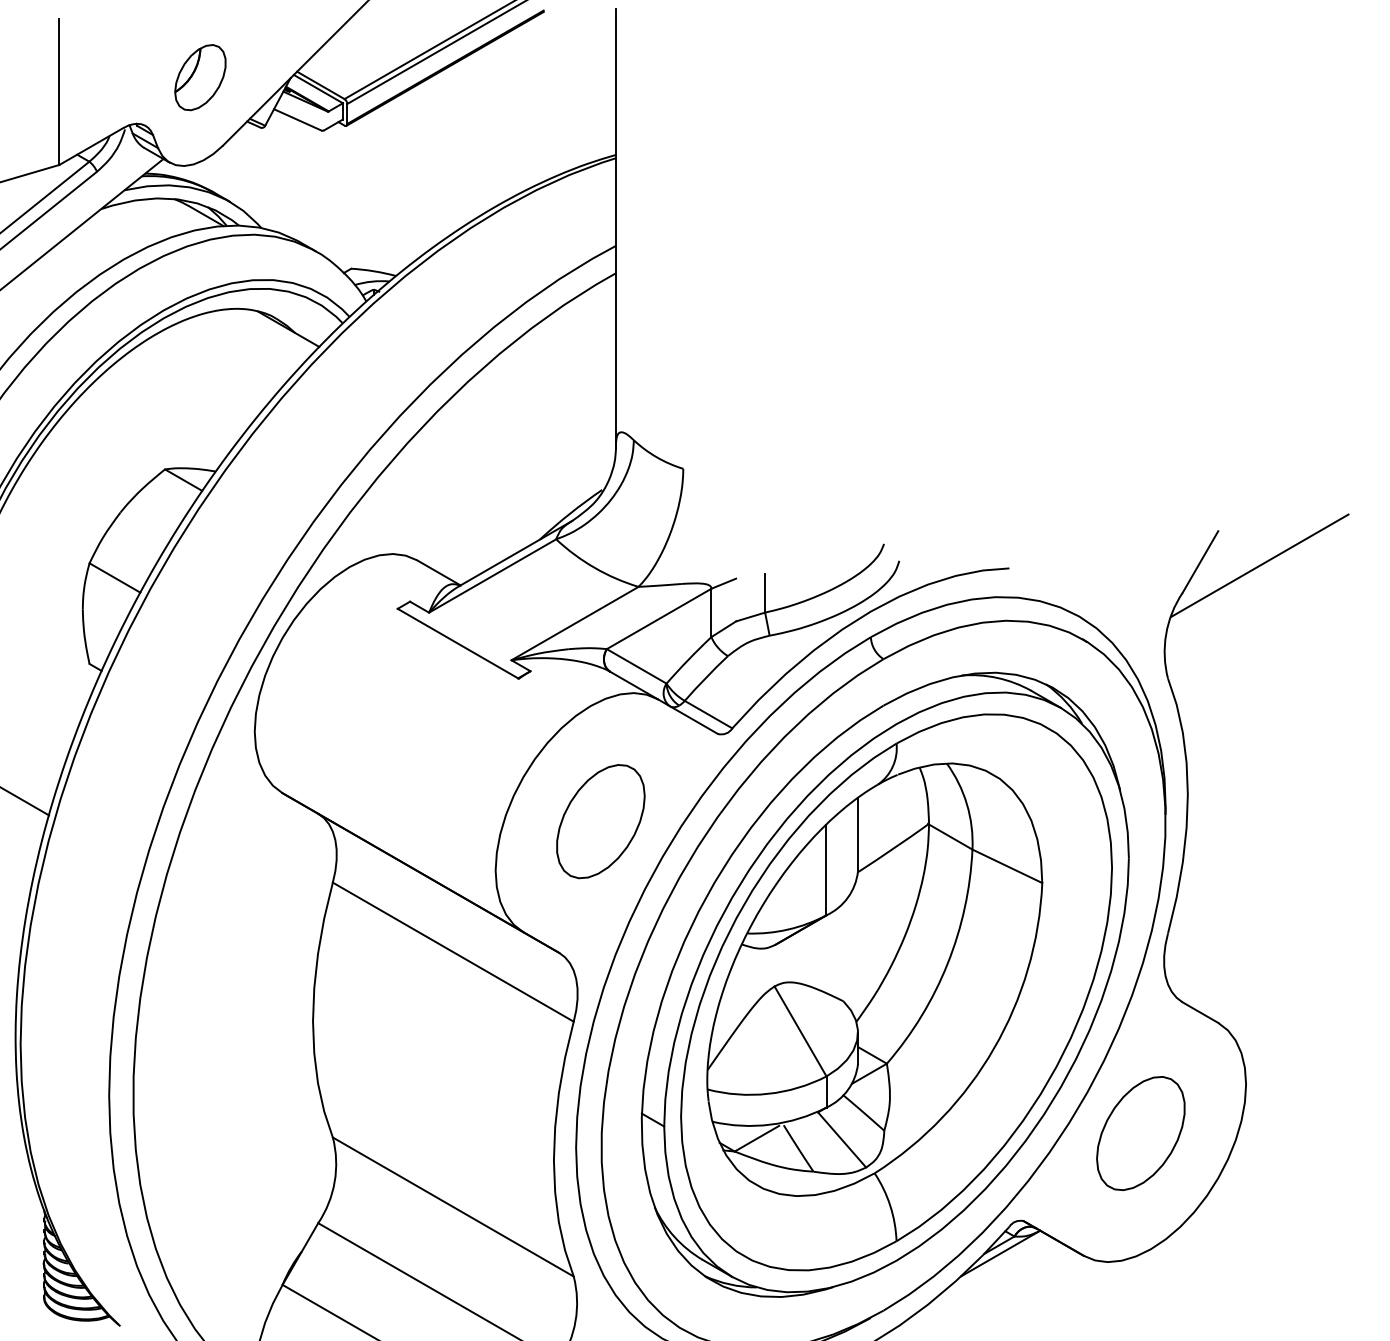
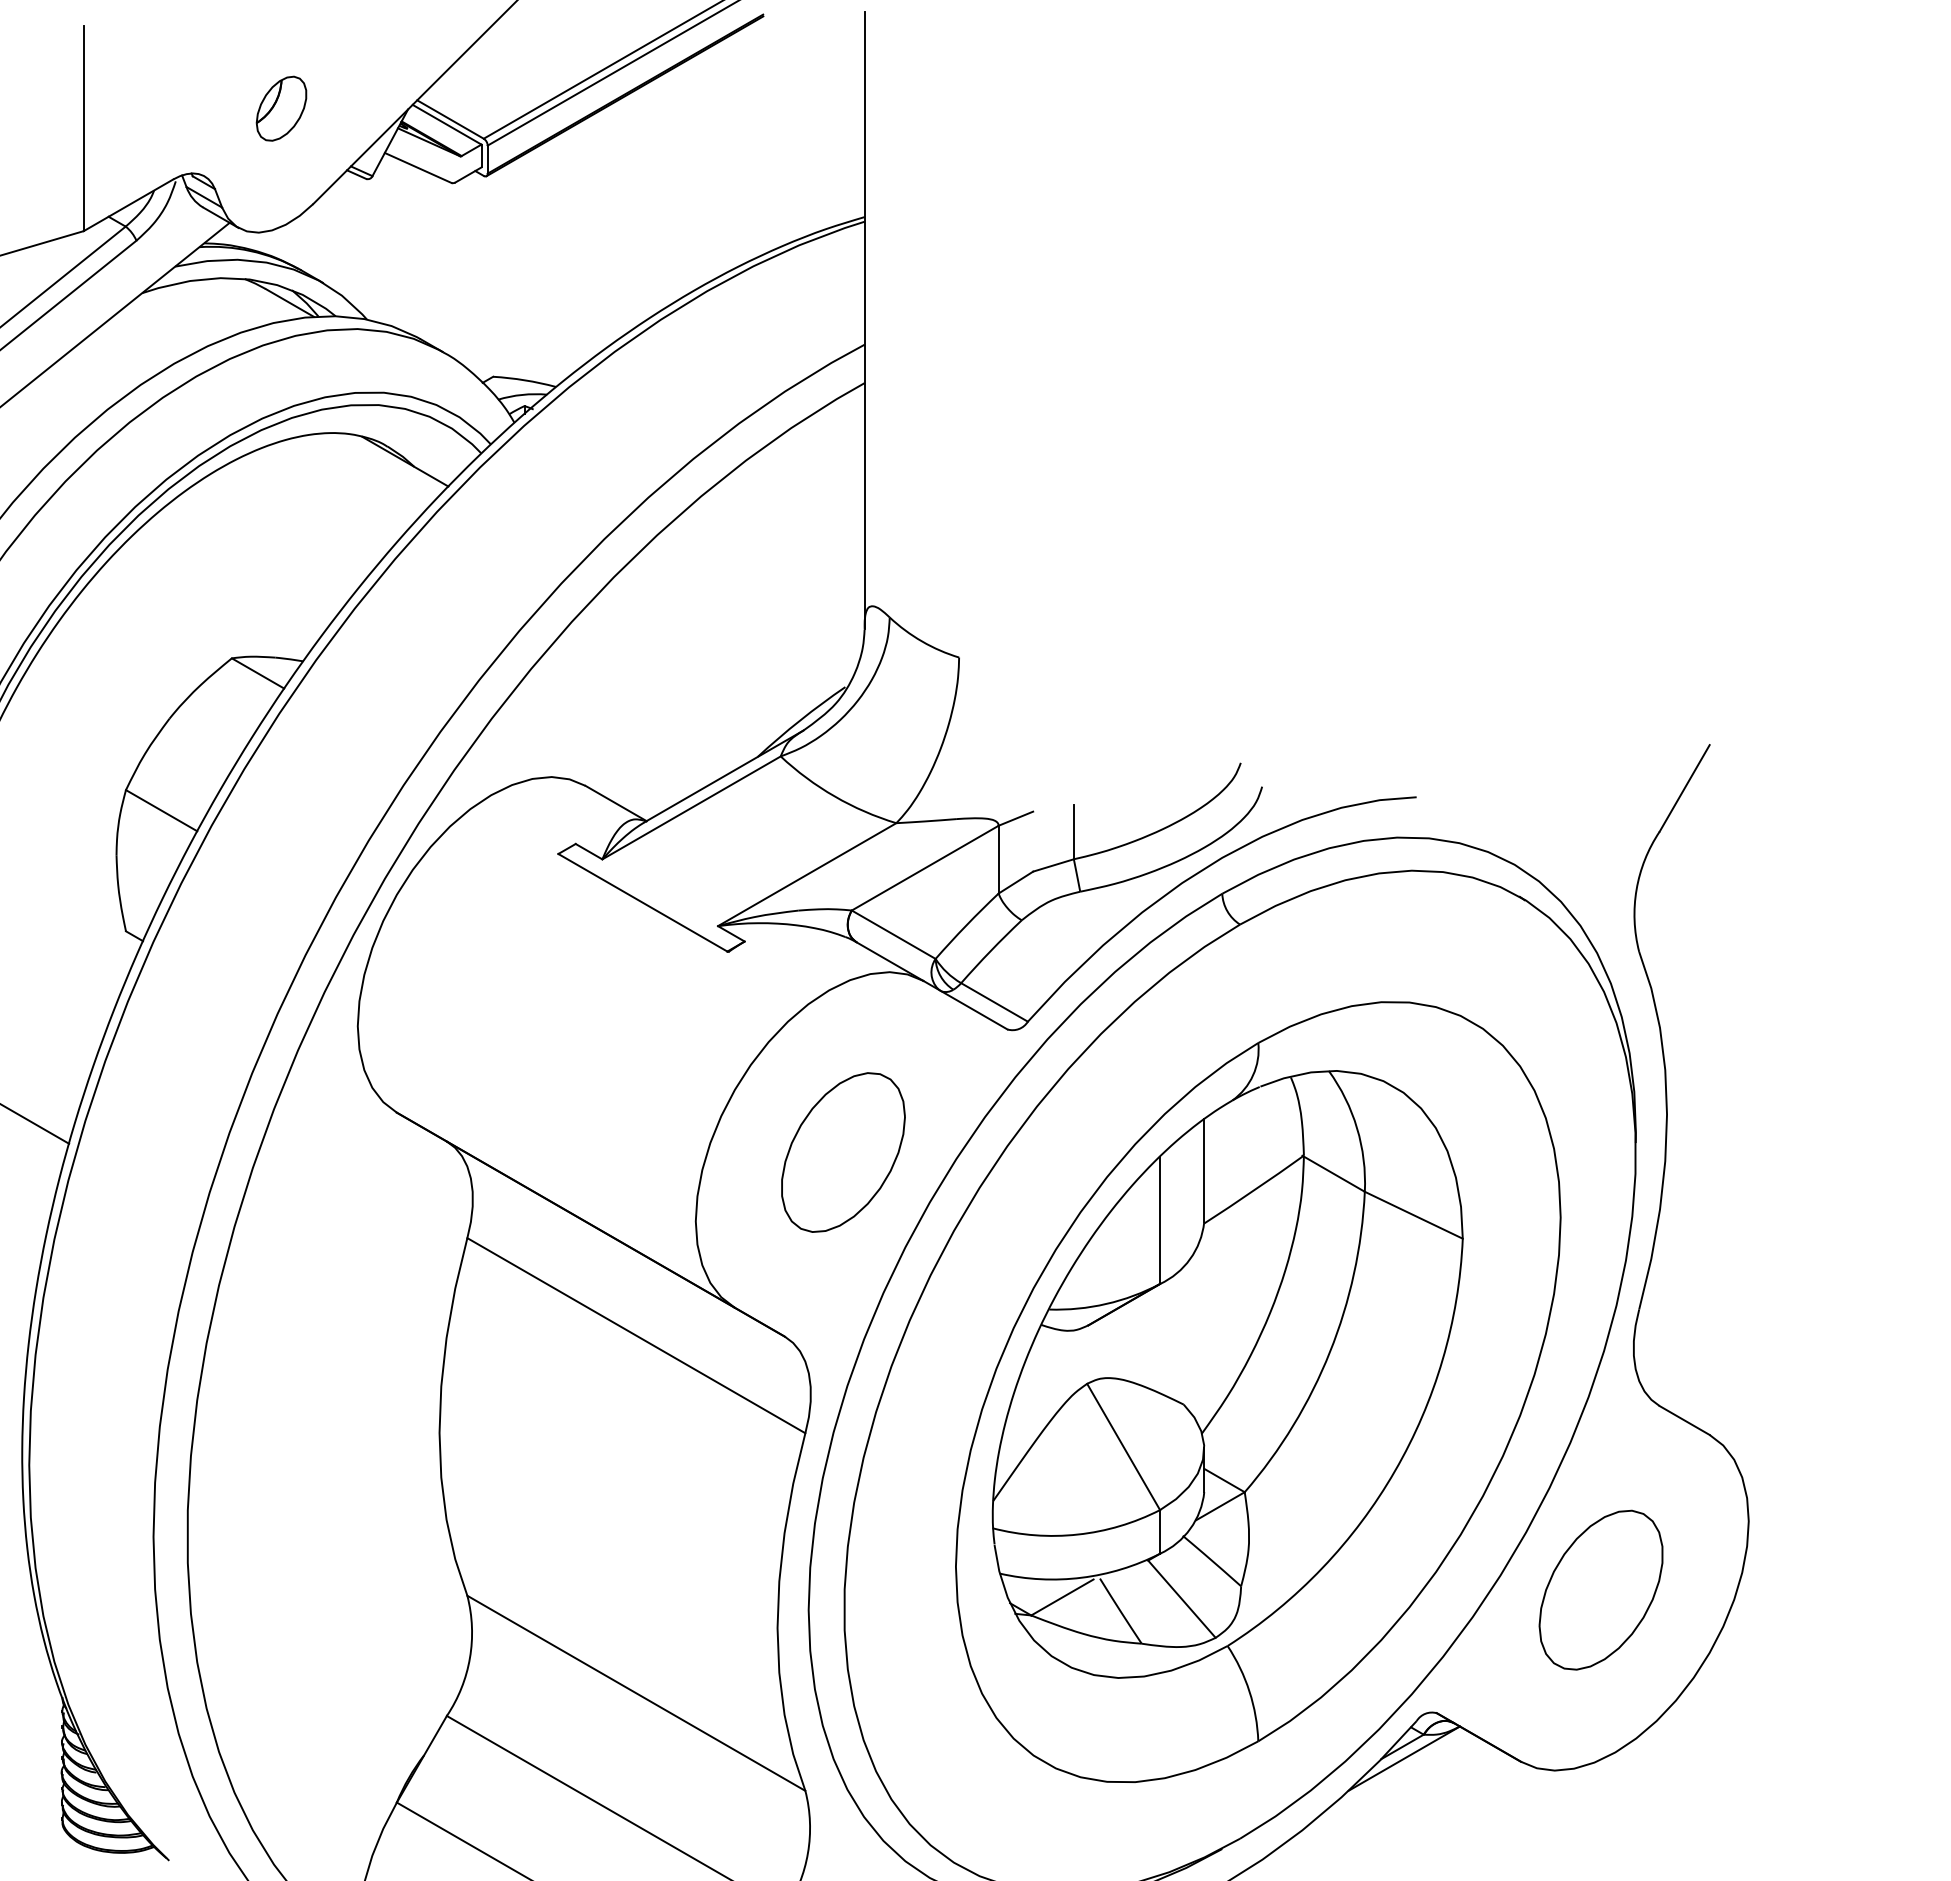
part: (200, 77) -> (281, 108), size x0.7
line: (1260, 565) -> (1768, 793), removed
part: (885, 984) -> (1242, 1381), removed

